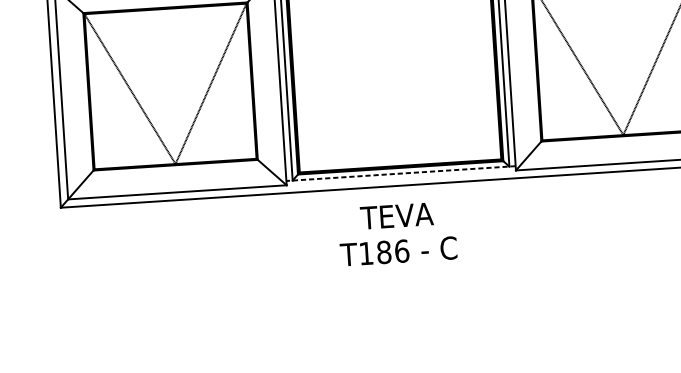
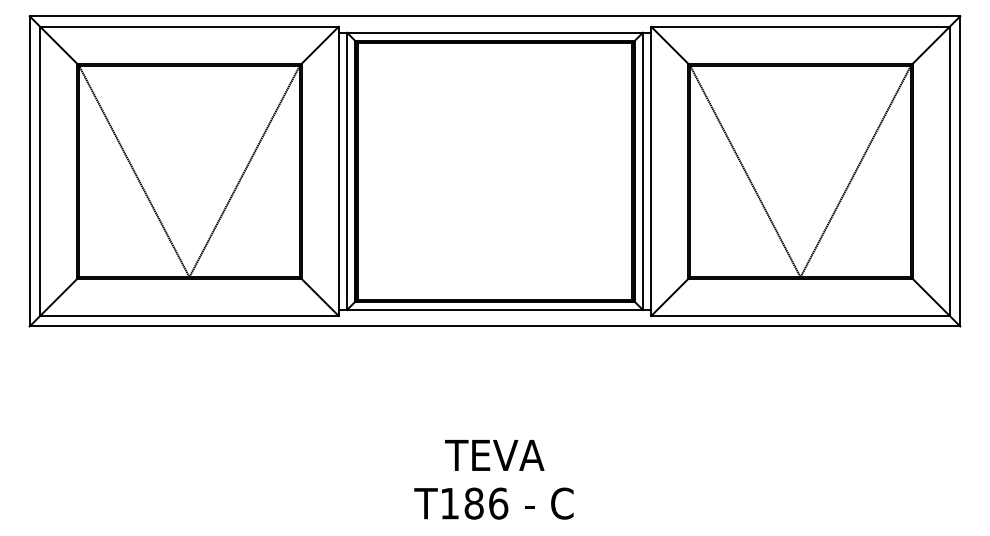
line: (400, 173) -> (494, 309), dashed -> solid
text: (397, 233) -> (493, 479), moved

